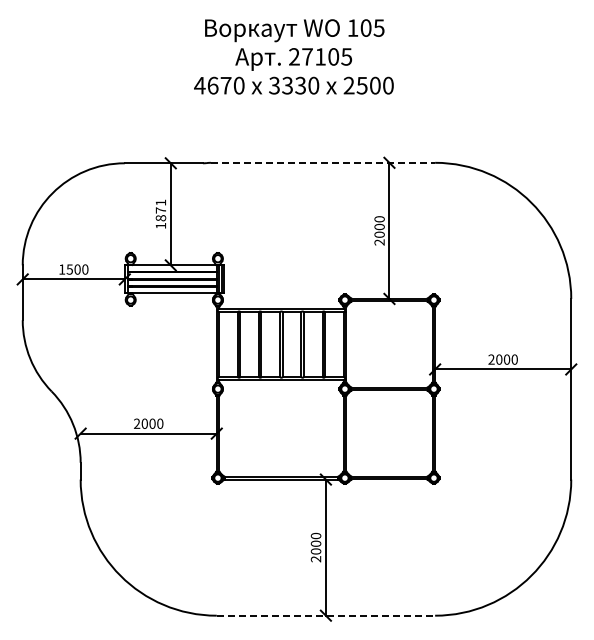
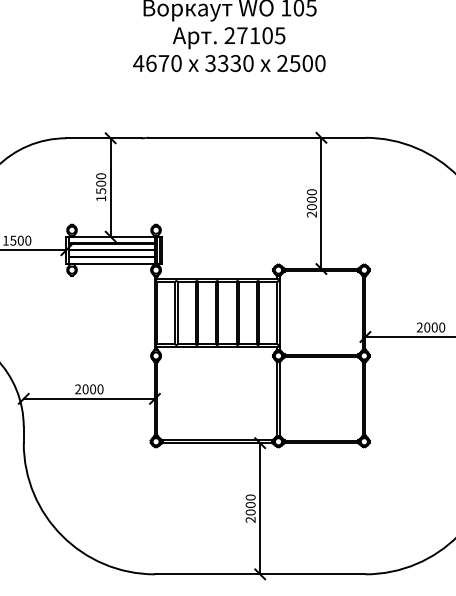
line: (323, 162) -> (257, 137), dashed -> solid
text: (160, 210) -> (100, 183), 1871 -> 1500
line: (326, 615) -> (260, 574), dashed -> solid

